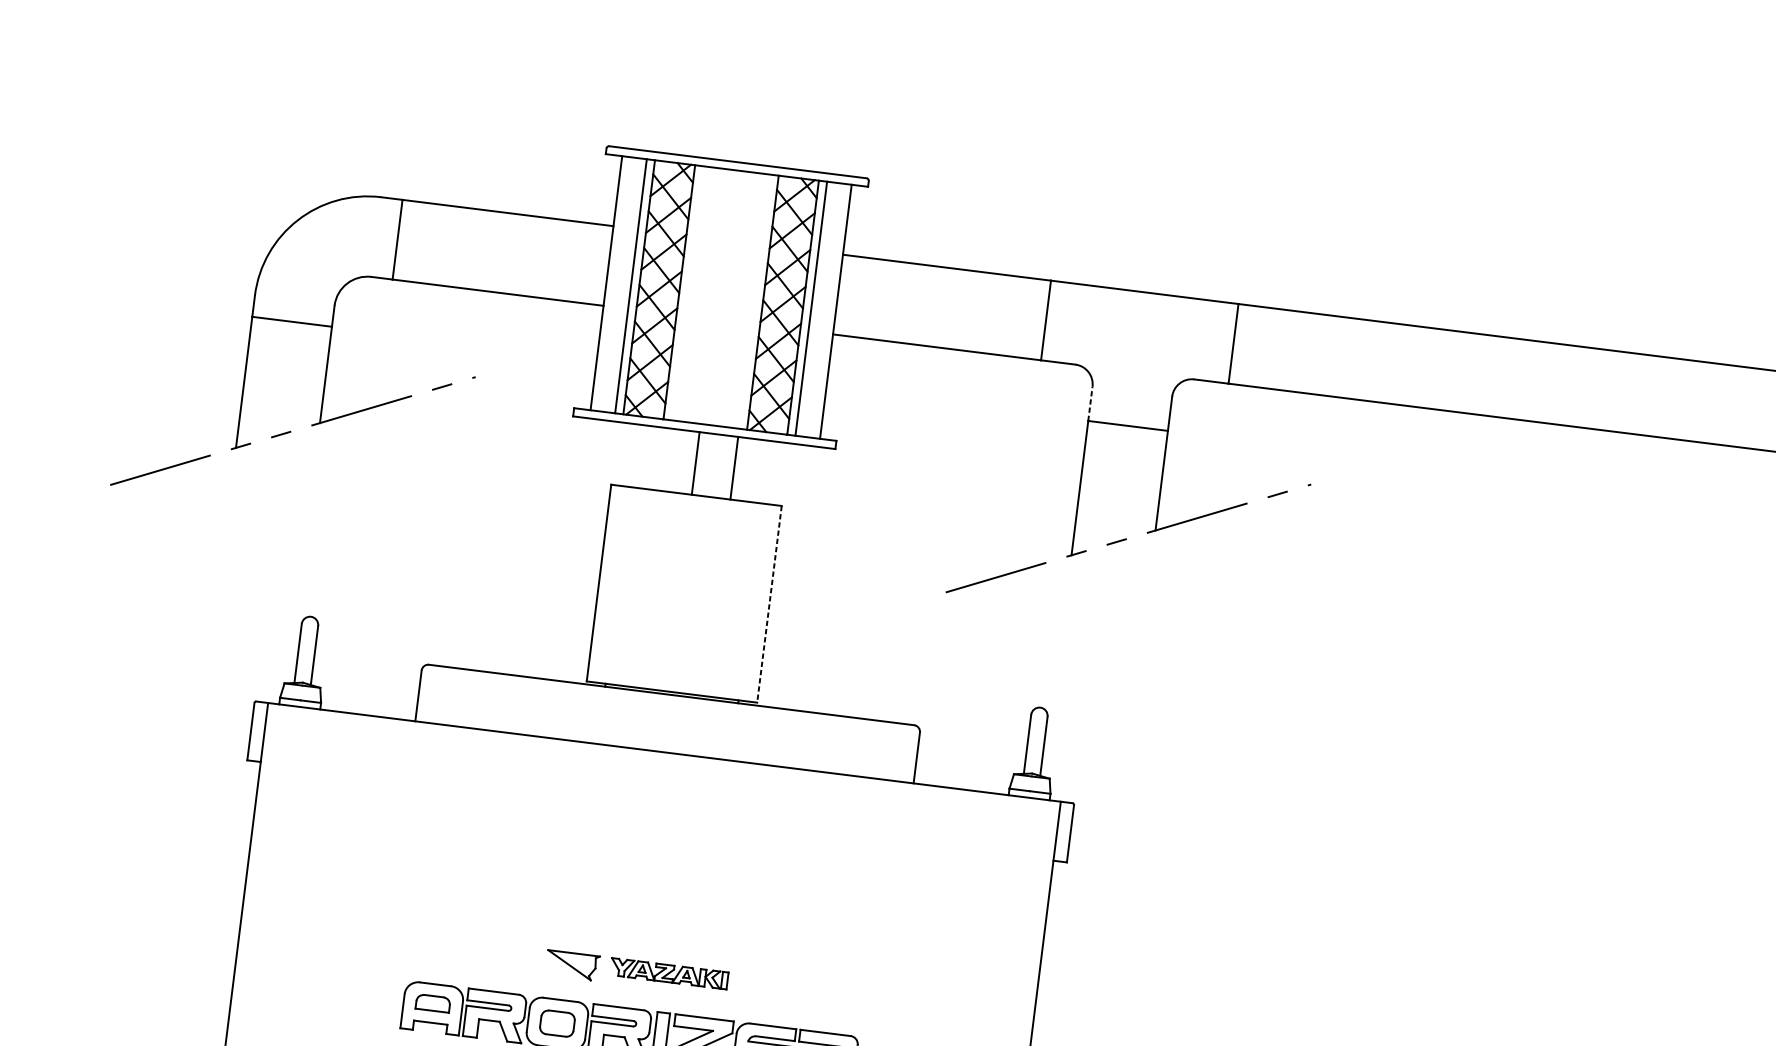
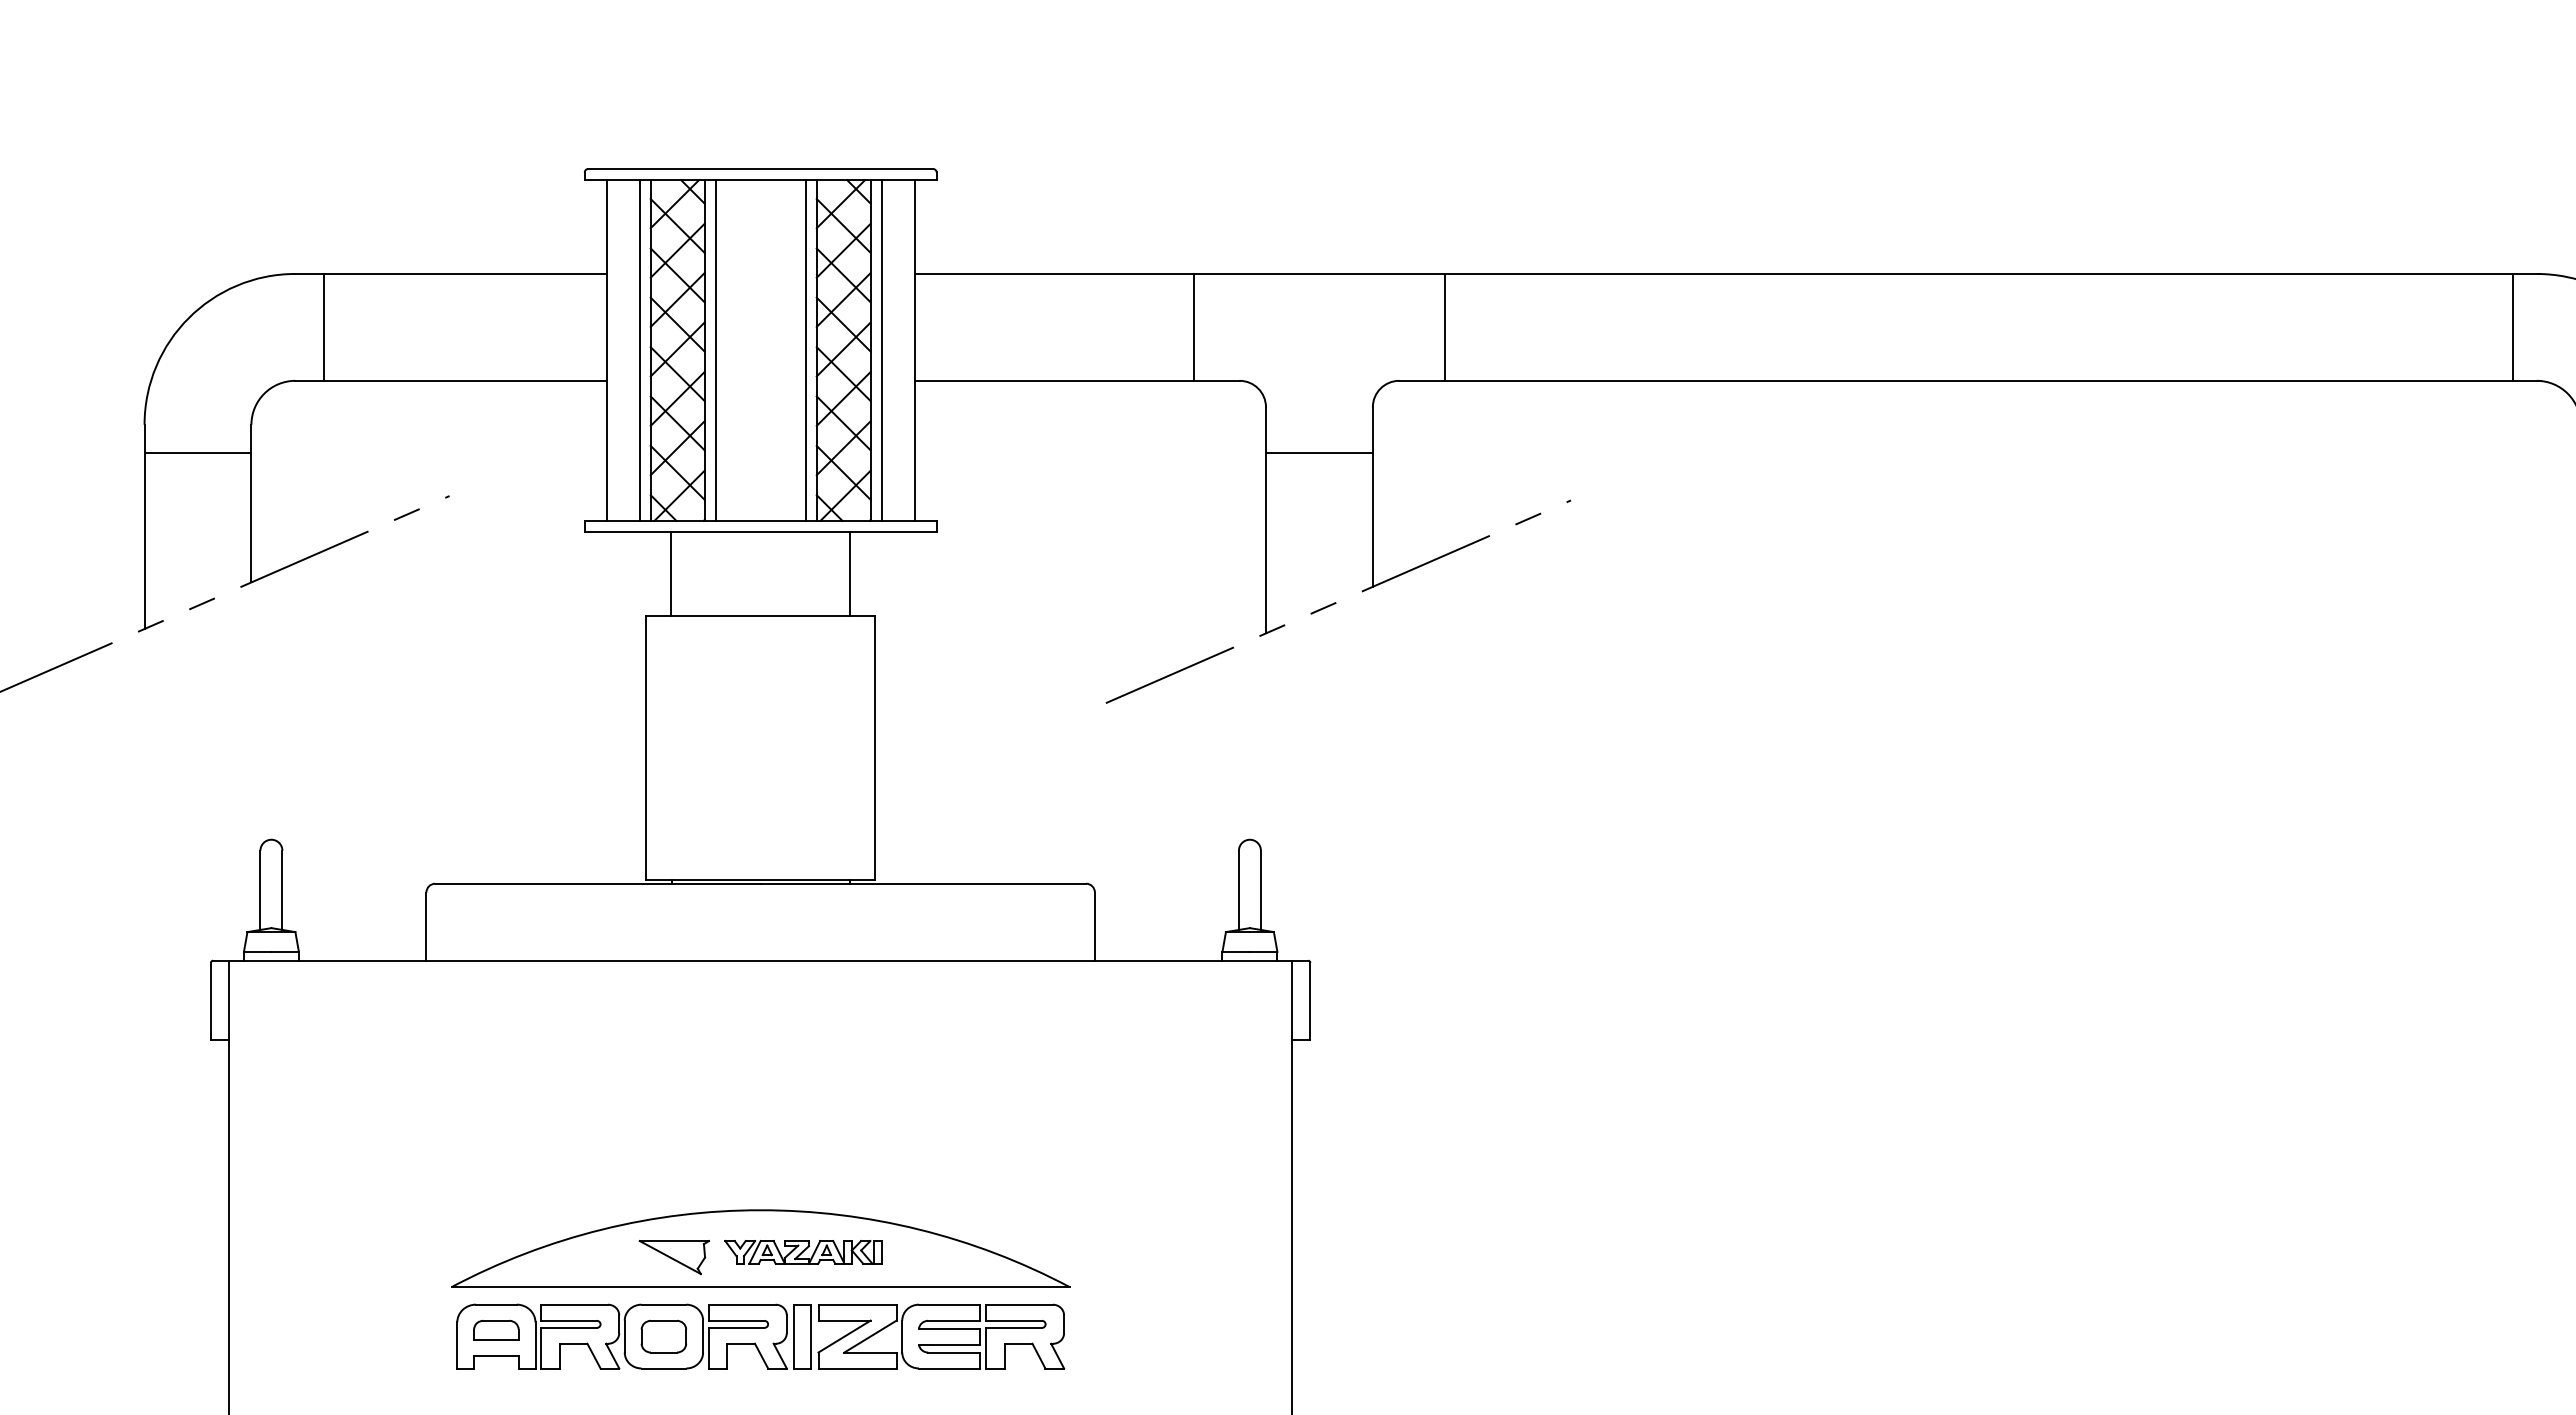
line: (687, 293) -> (715, 350), added
line: (754, 301) -> (805, 350), added
line: (1090, 404) -> (1265, 430), dashed -> solid
line: (695, 463) -> (671, 573), moved
line: (734, 468) -> (850, 573), moved
line: (769, 604) -> (875, 747), dashed -> solid
part: (637, 966) -> (760, 1248), added

